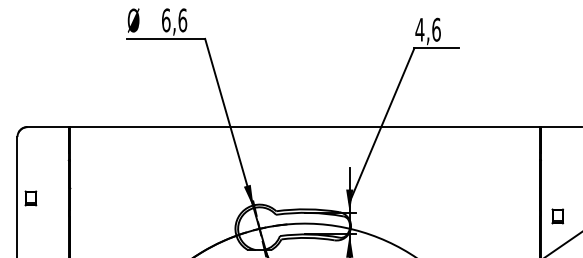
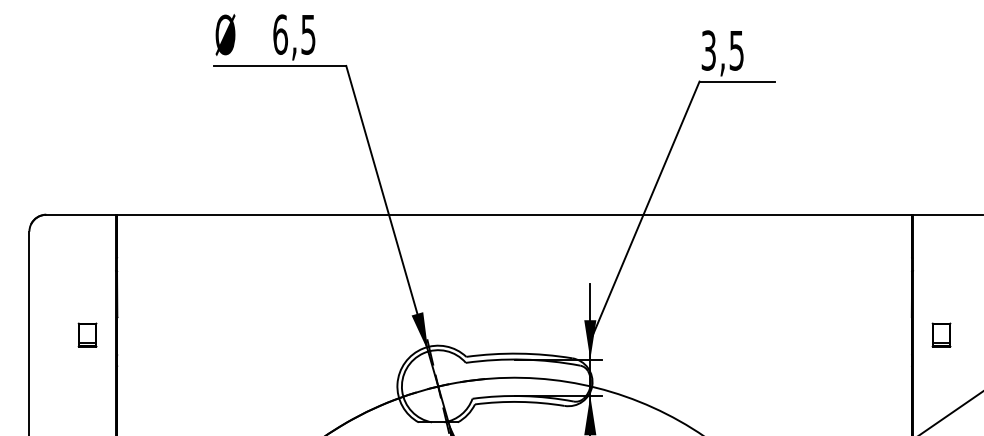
text: (182, 20) -> (307, 34), 6,6 -> 6,5
text: (427, 29) -> (721, 50), 4,6 -> 3,5
part: (30, 198) -> (86, 335), moved
part: (557, 216) -> (941, 335), moved

